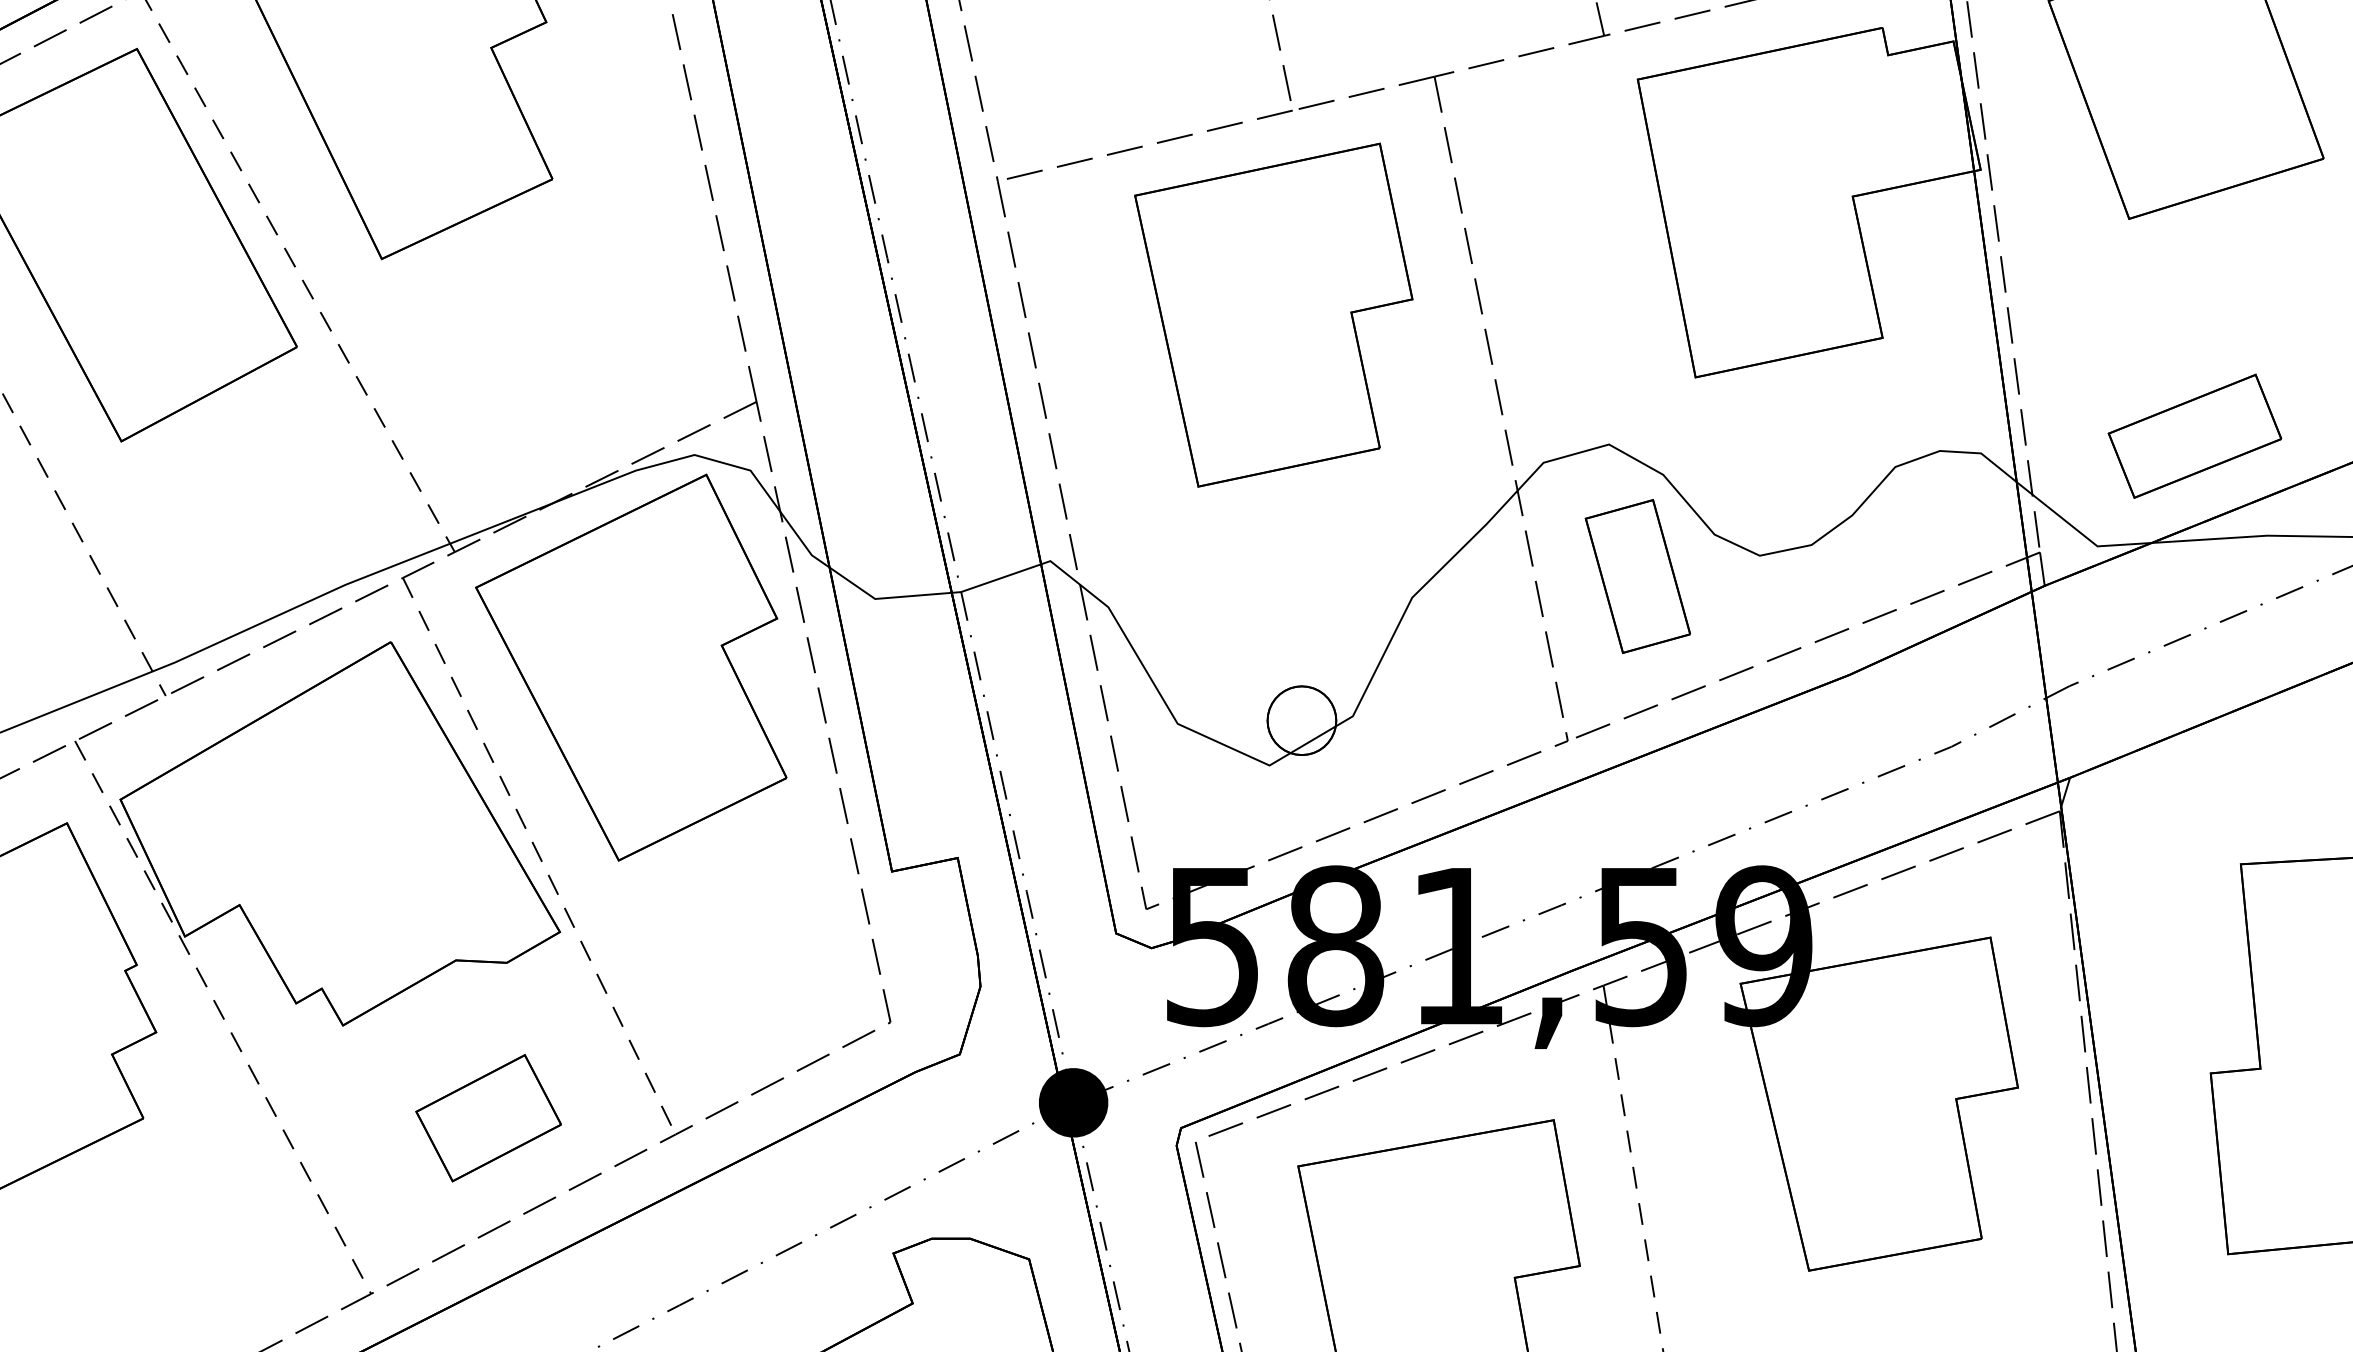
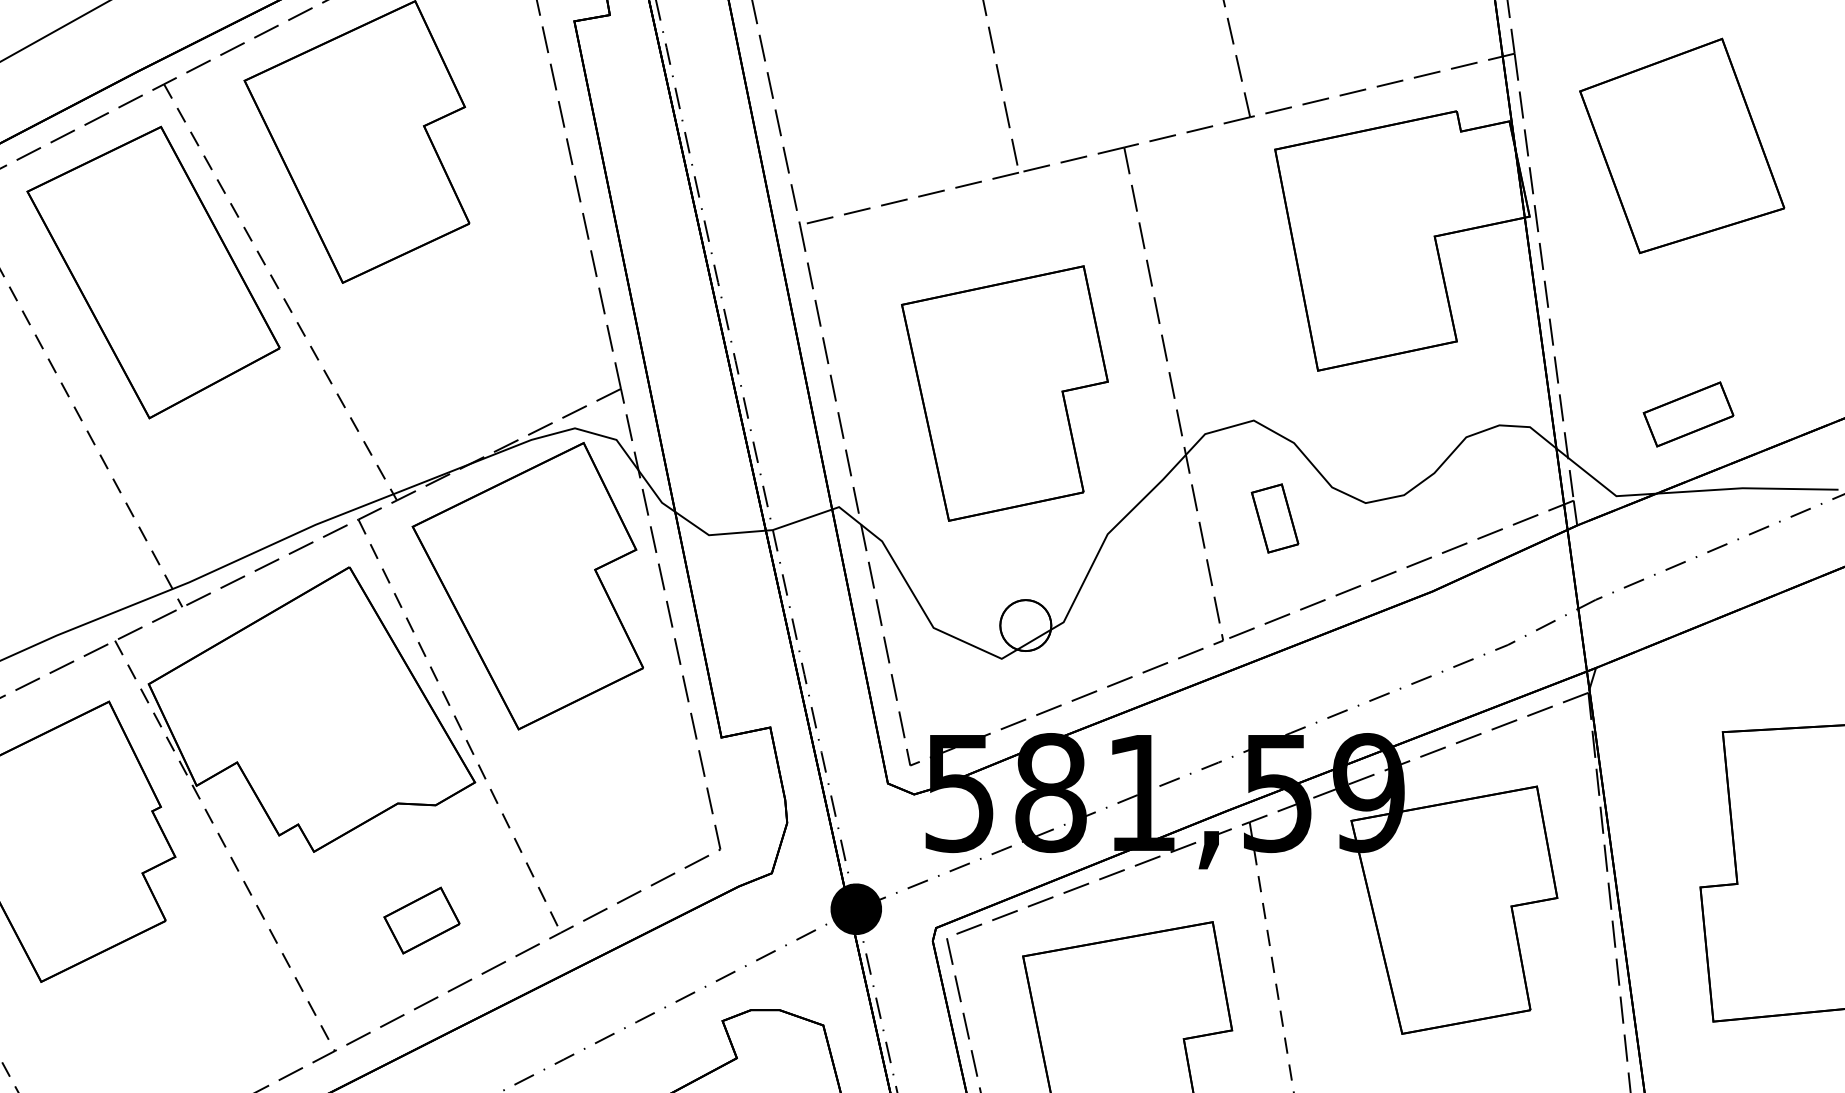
part: (1273, 315) -> (1004, 393), moved
part: (2194, 436) -> (1688, 414), size x0.7
part: (1636, 576) -> (1274, 518), size x0.6
part: (487, 1117) -> (421, 920), size x0.7

